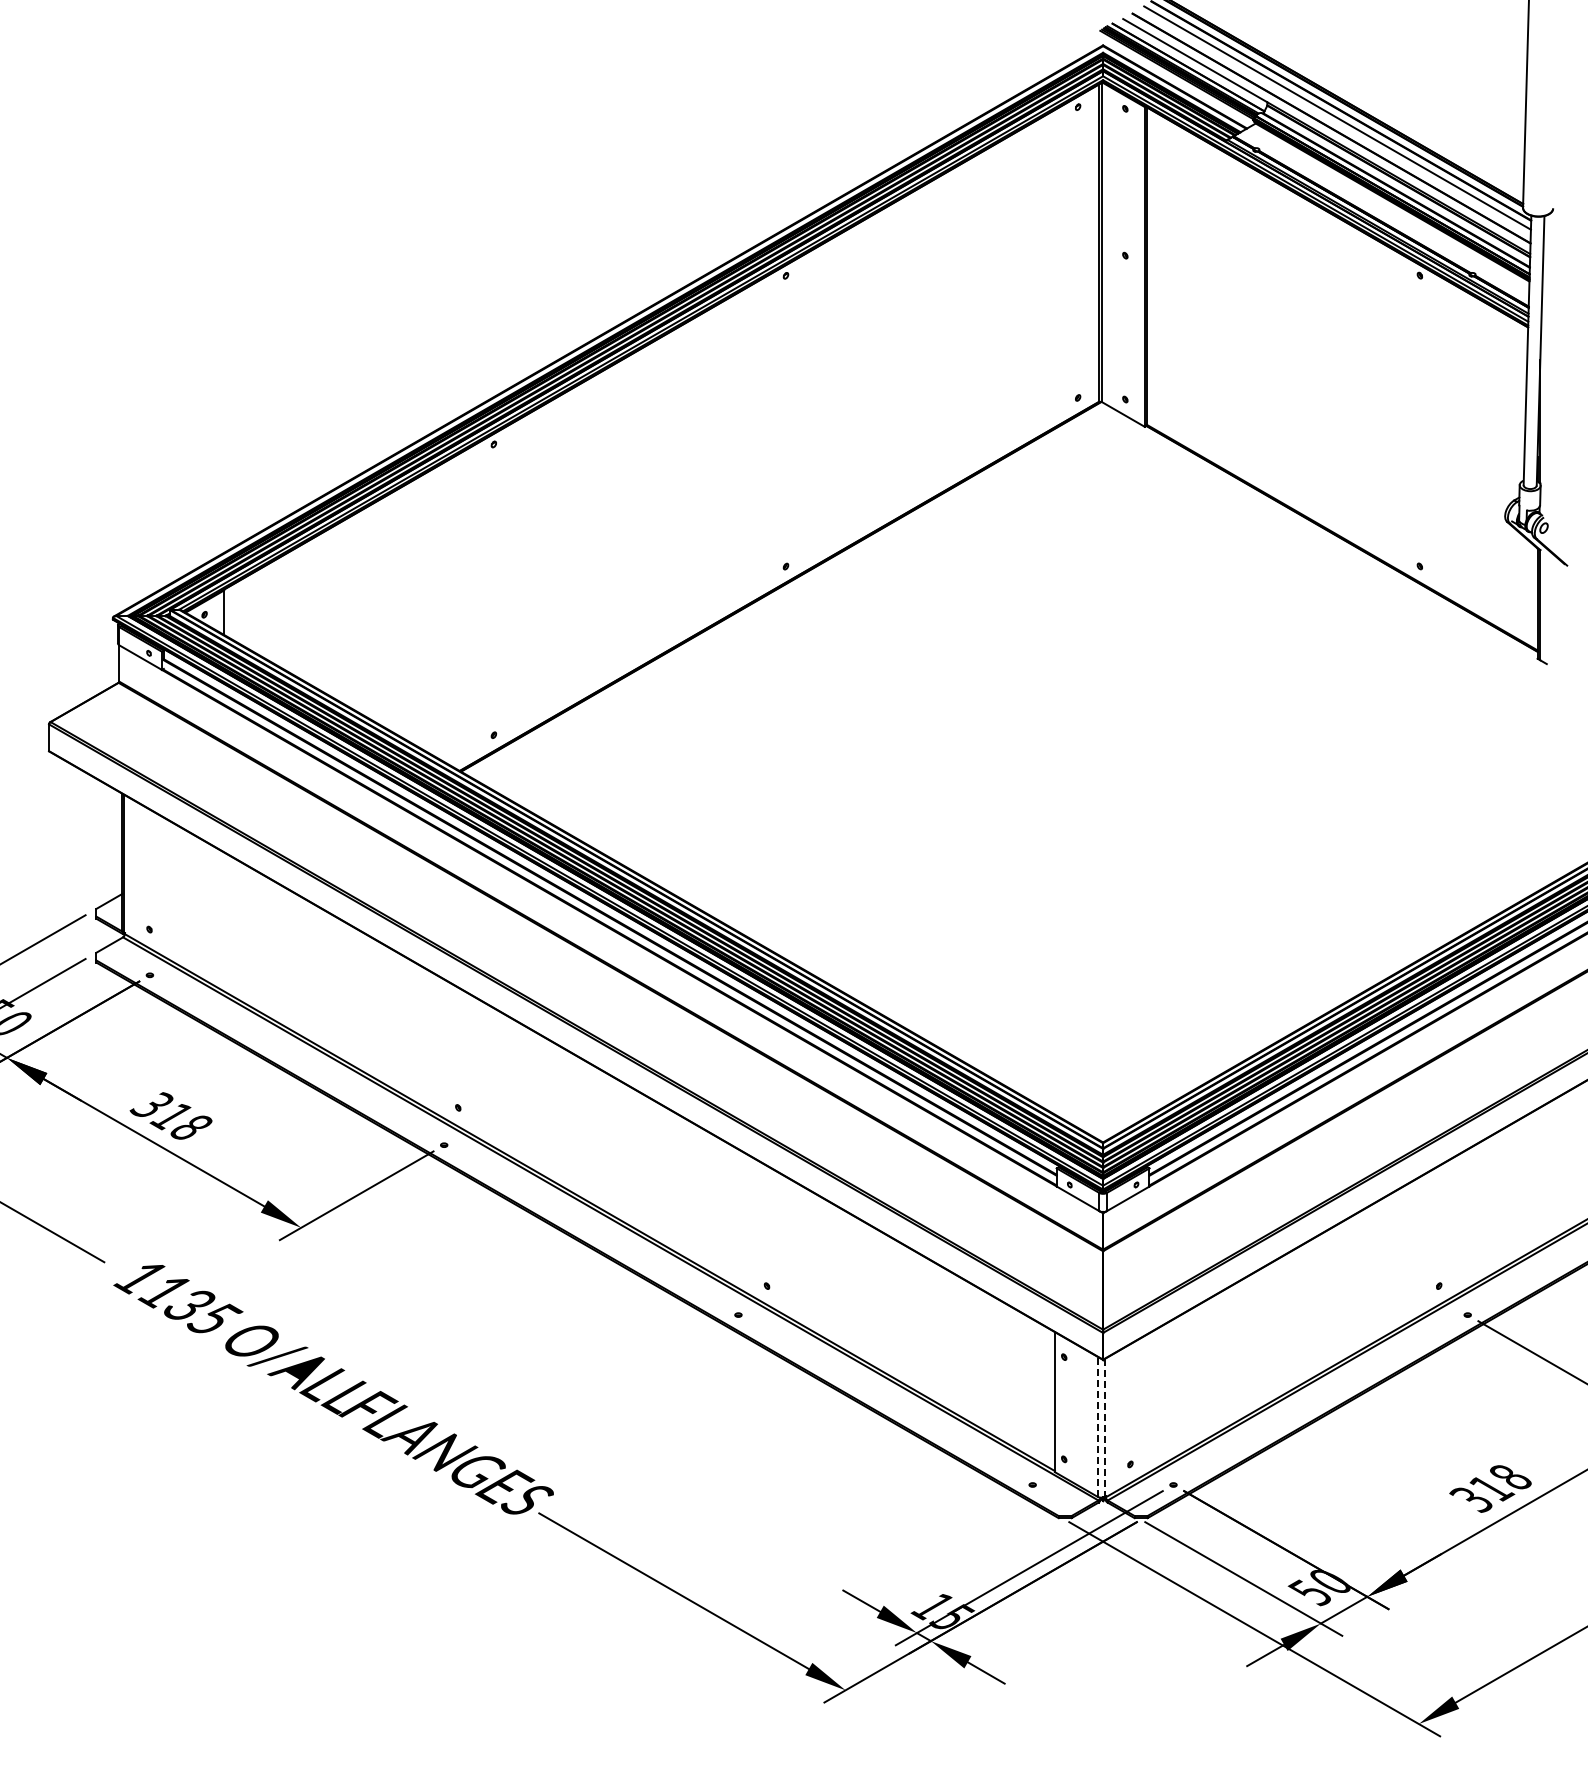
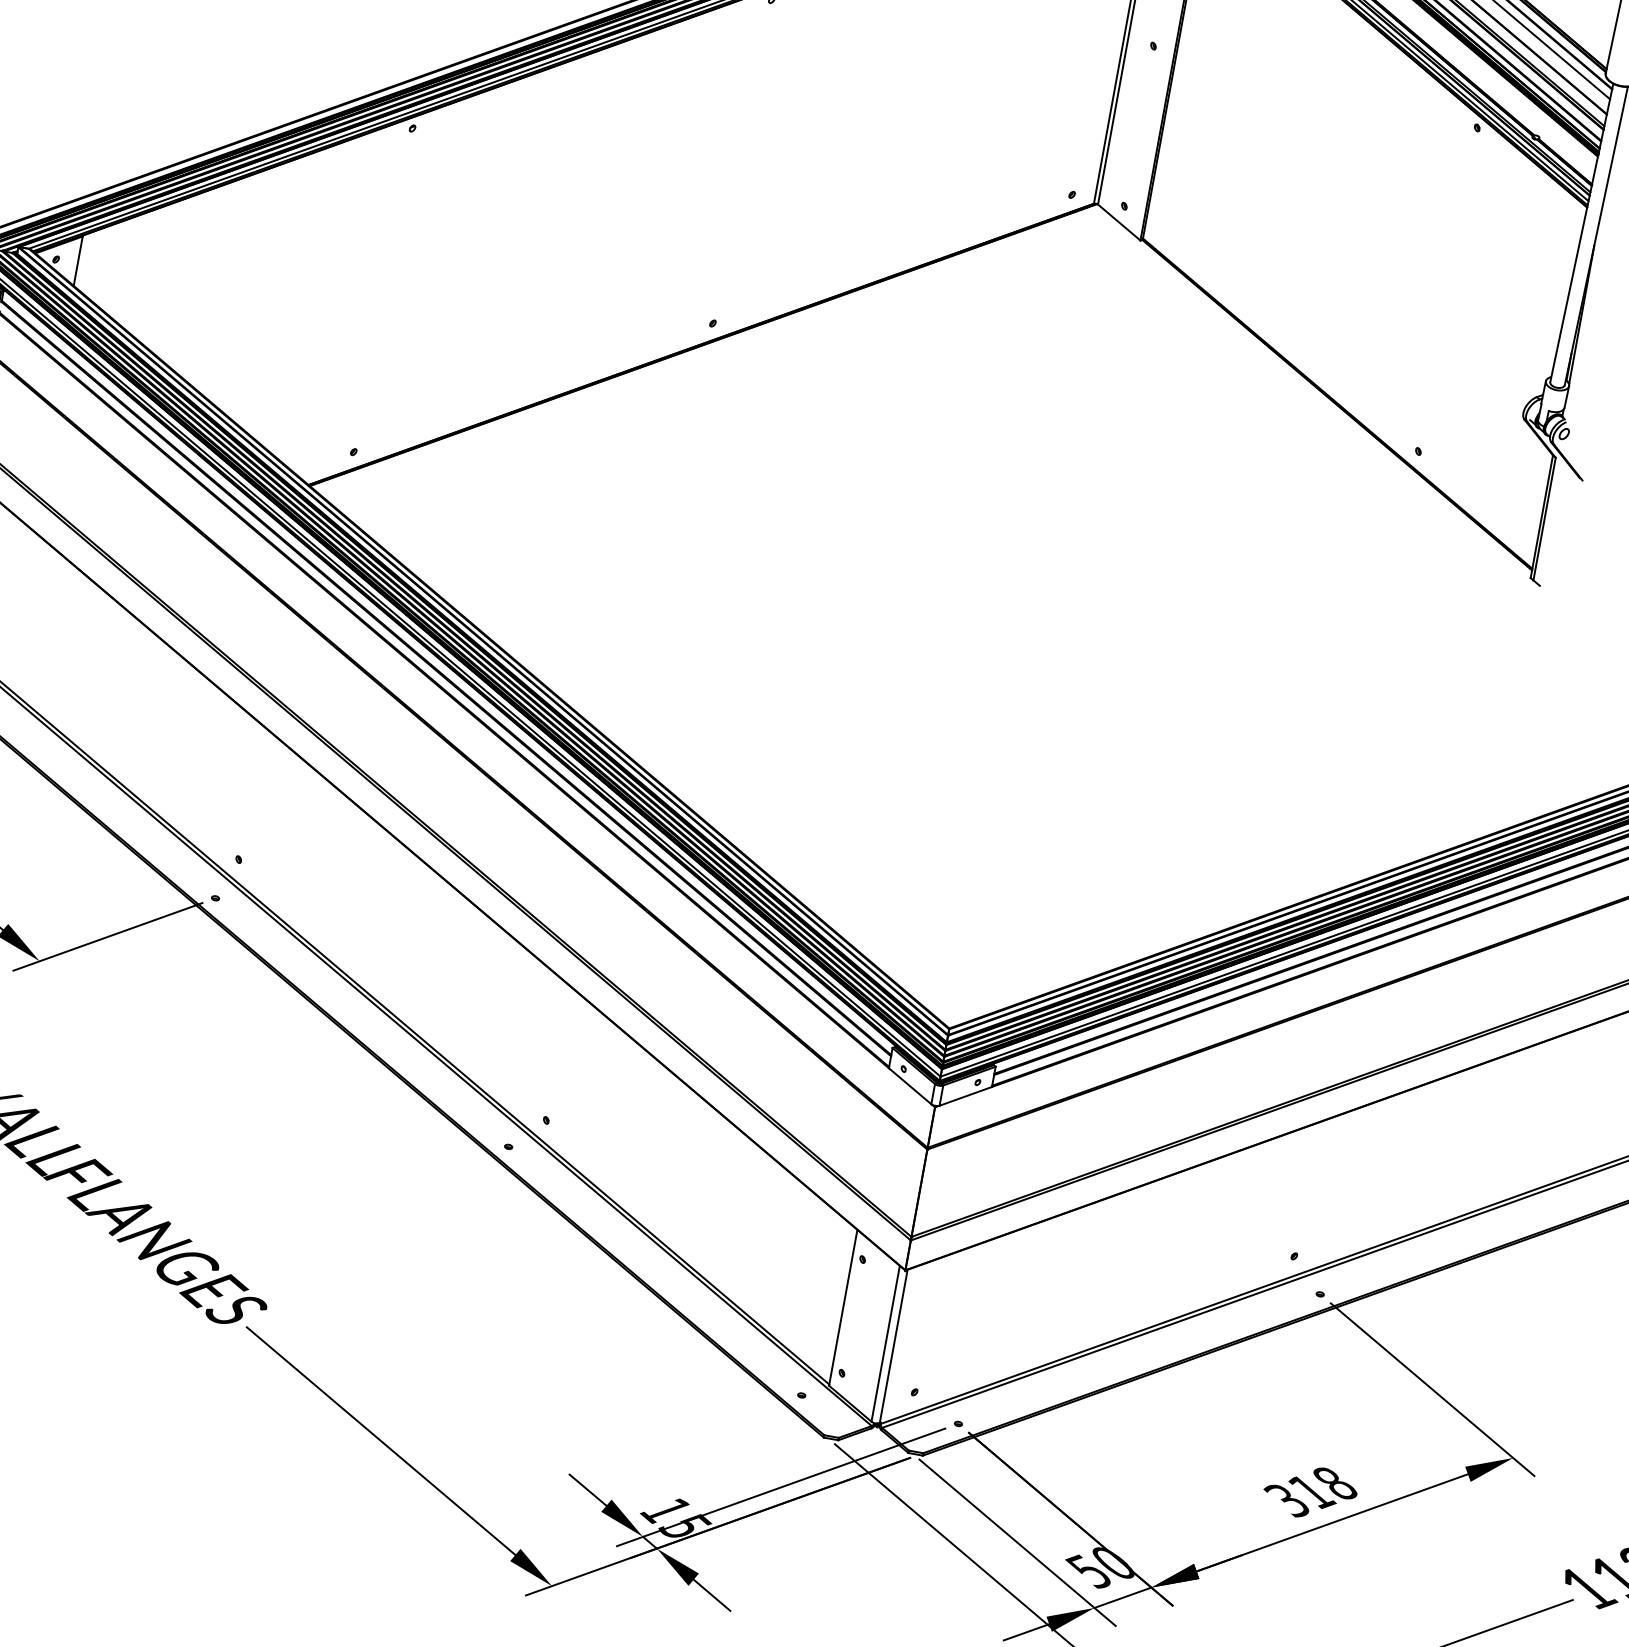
line: (1097, 1426) -> (885, 1343), dashed -> solid
line: (1104, 1427) -> (893, 1346), dashed -> solid

